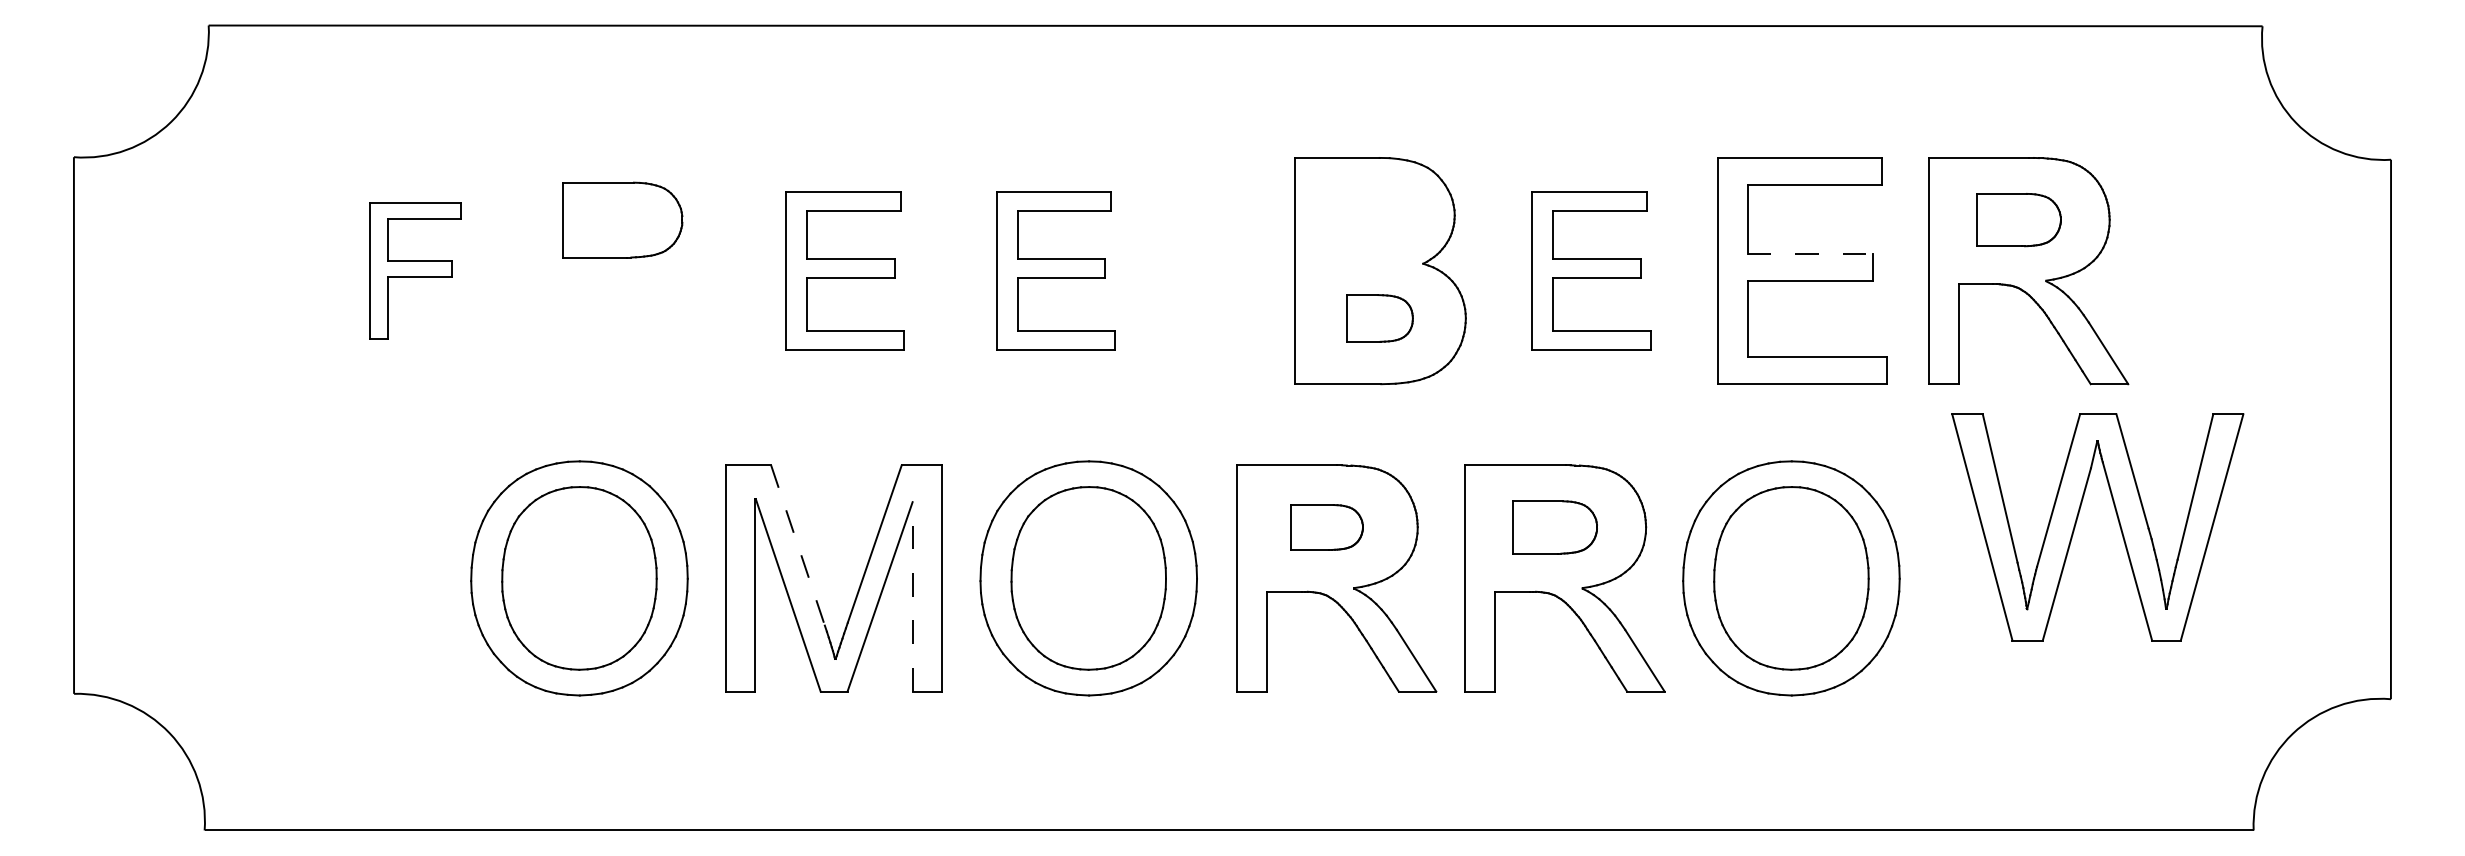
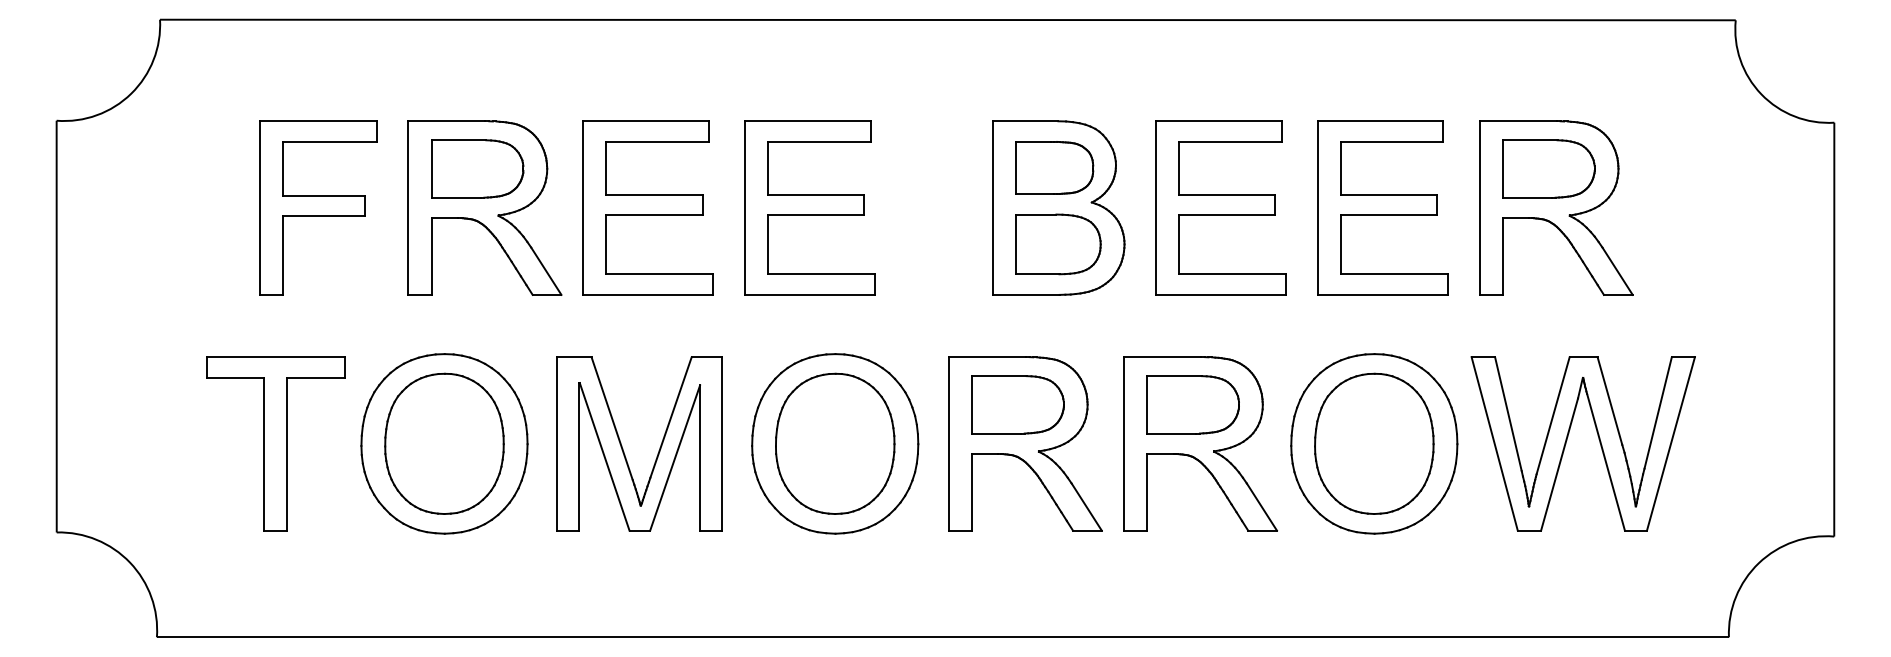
part: (1374, 218) -> (1054, 167), added
part: (2018, 219) -> (1548, 168), size x1.43
line: (1810, 253) -> (1388, 194), dashed -> solid
part: (415, 270) -> (318, 207), size x1.67
part: (845, 270) -> (648, 207), size x1.43
part: (1055, 270) -> (809, 207), size x1.43
part: (1591, 270) -> (1220, 207), size x1.43
part: (632, 271) -> (485, 208), added
part: (1379, 318) -> (1058, 244), size x1.67
part: (2077, 520) -> (1567, 438), moved
part: (1326, 527) -> (1017, 404), size x1.67
part: (1554, 527) -> (1192, 404), size x1.43
line: (798, 545) -> (612, 418), dashed -> solid
part: (359, 578) -> (275, 443), added
line: (913, 596) -> (700, 457), dashed -> solid

